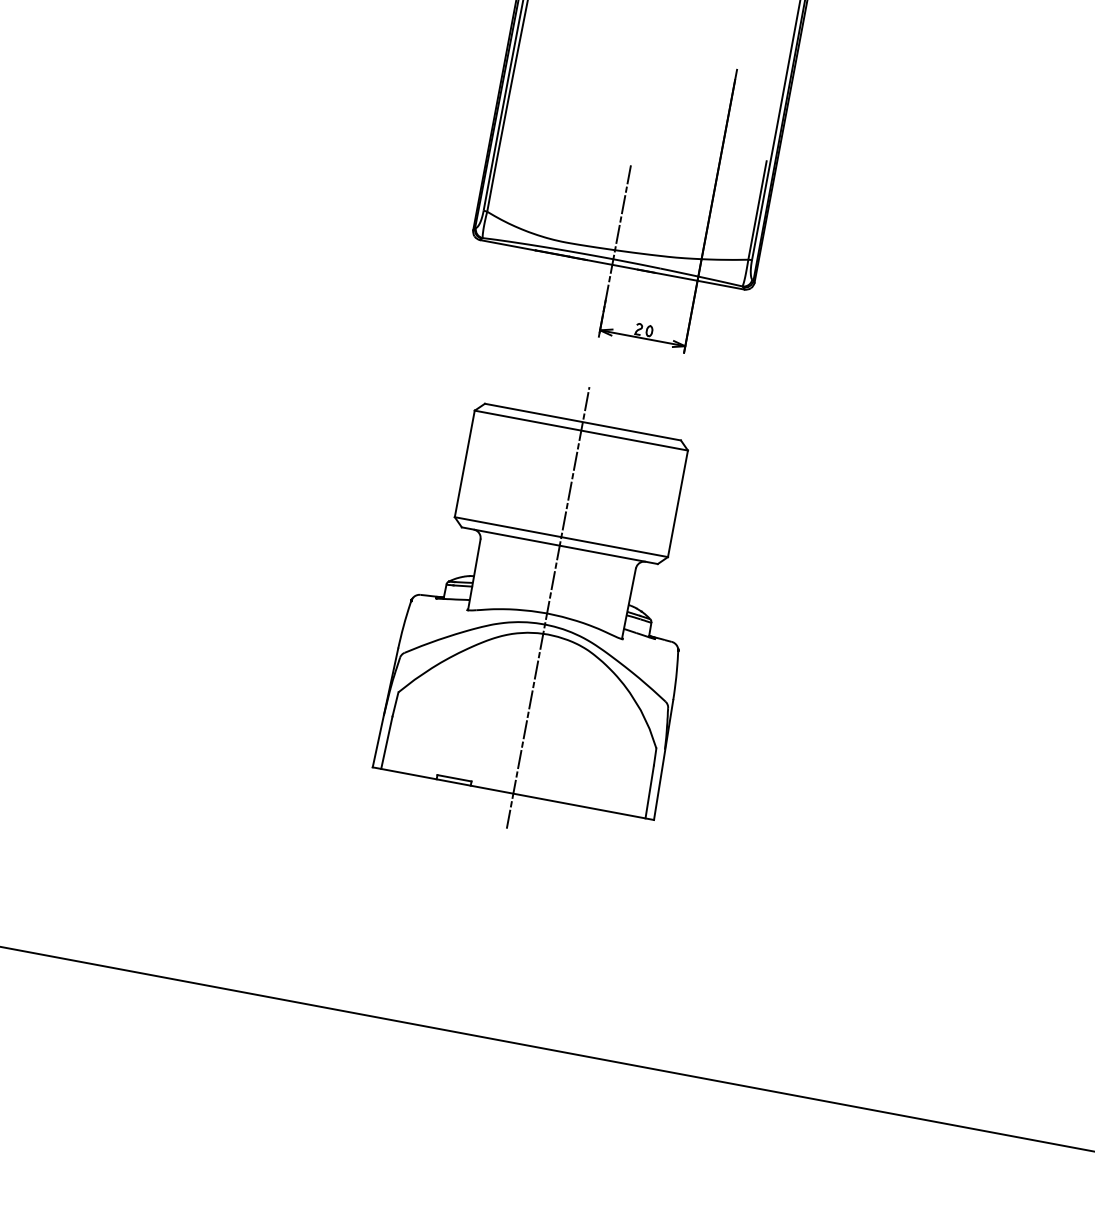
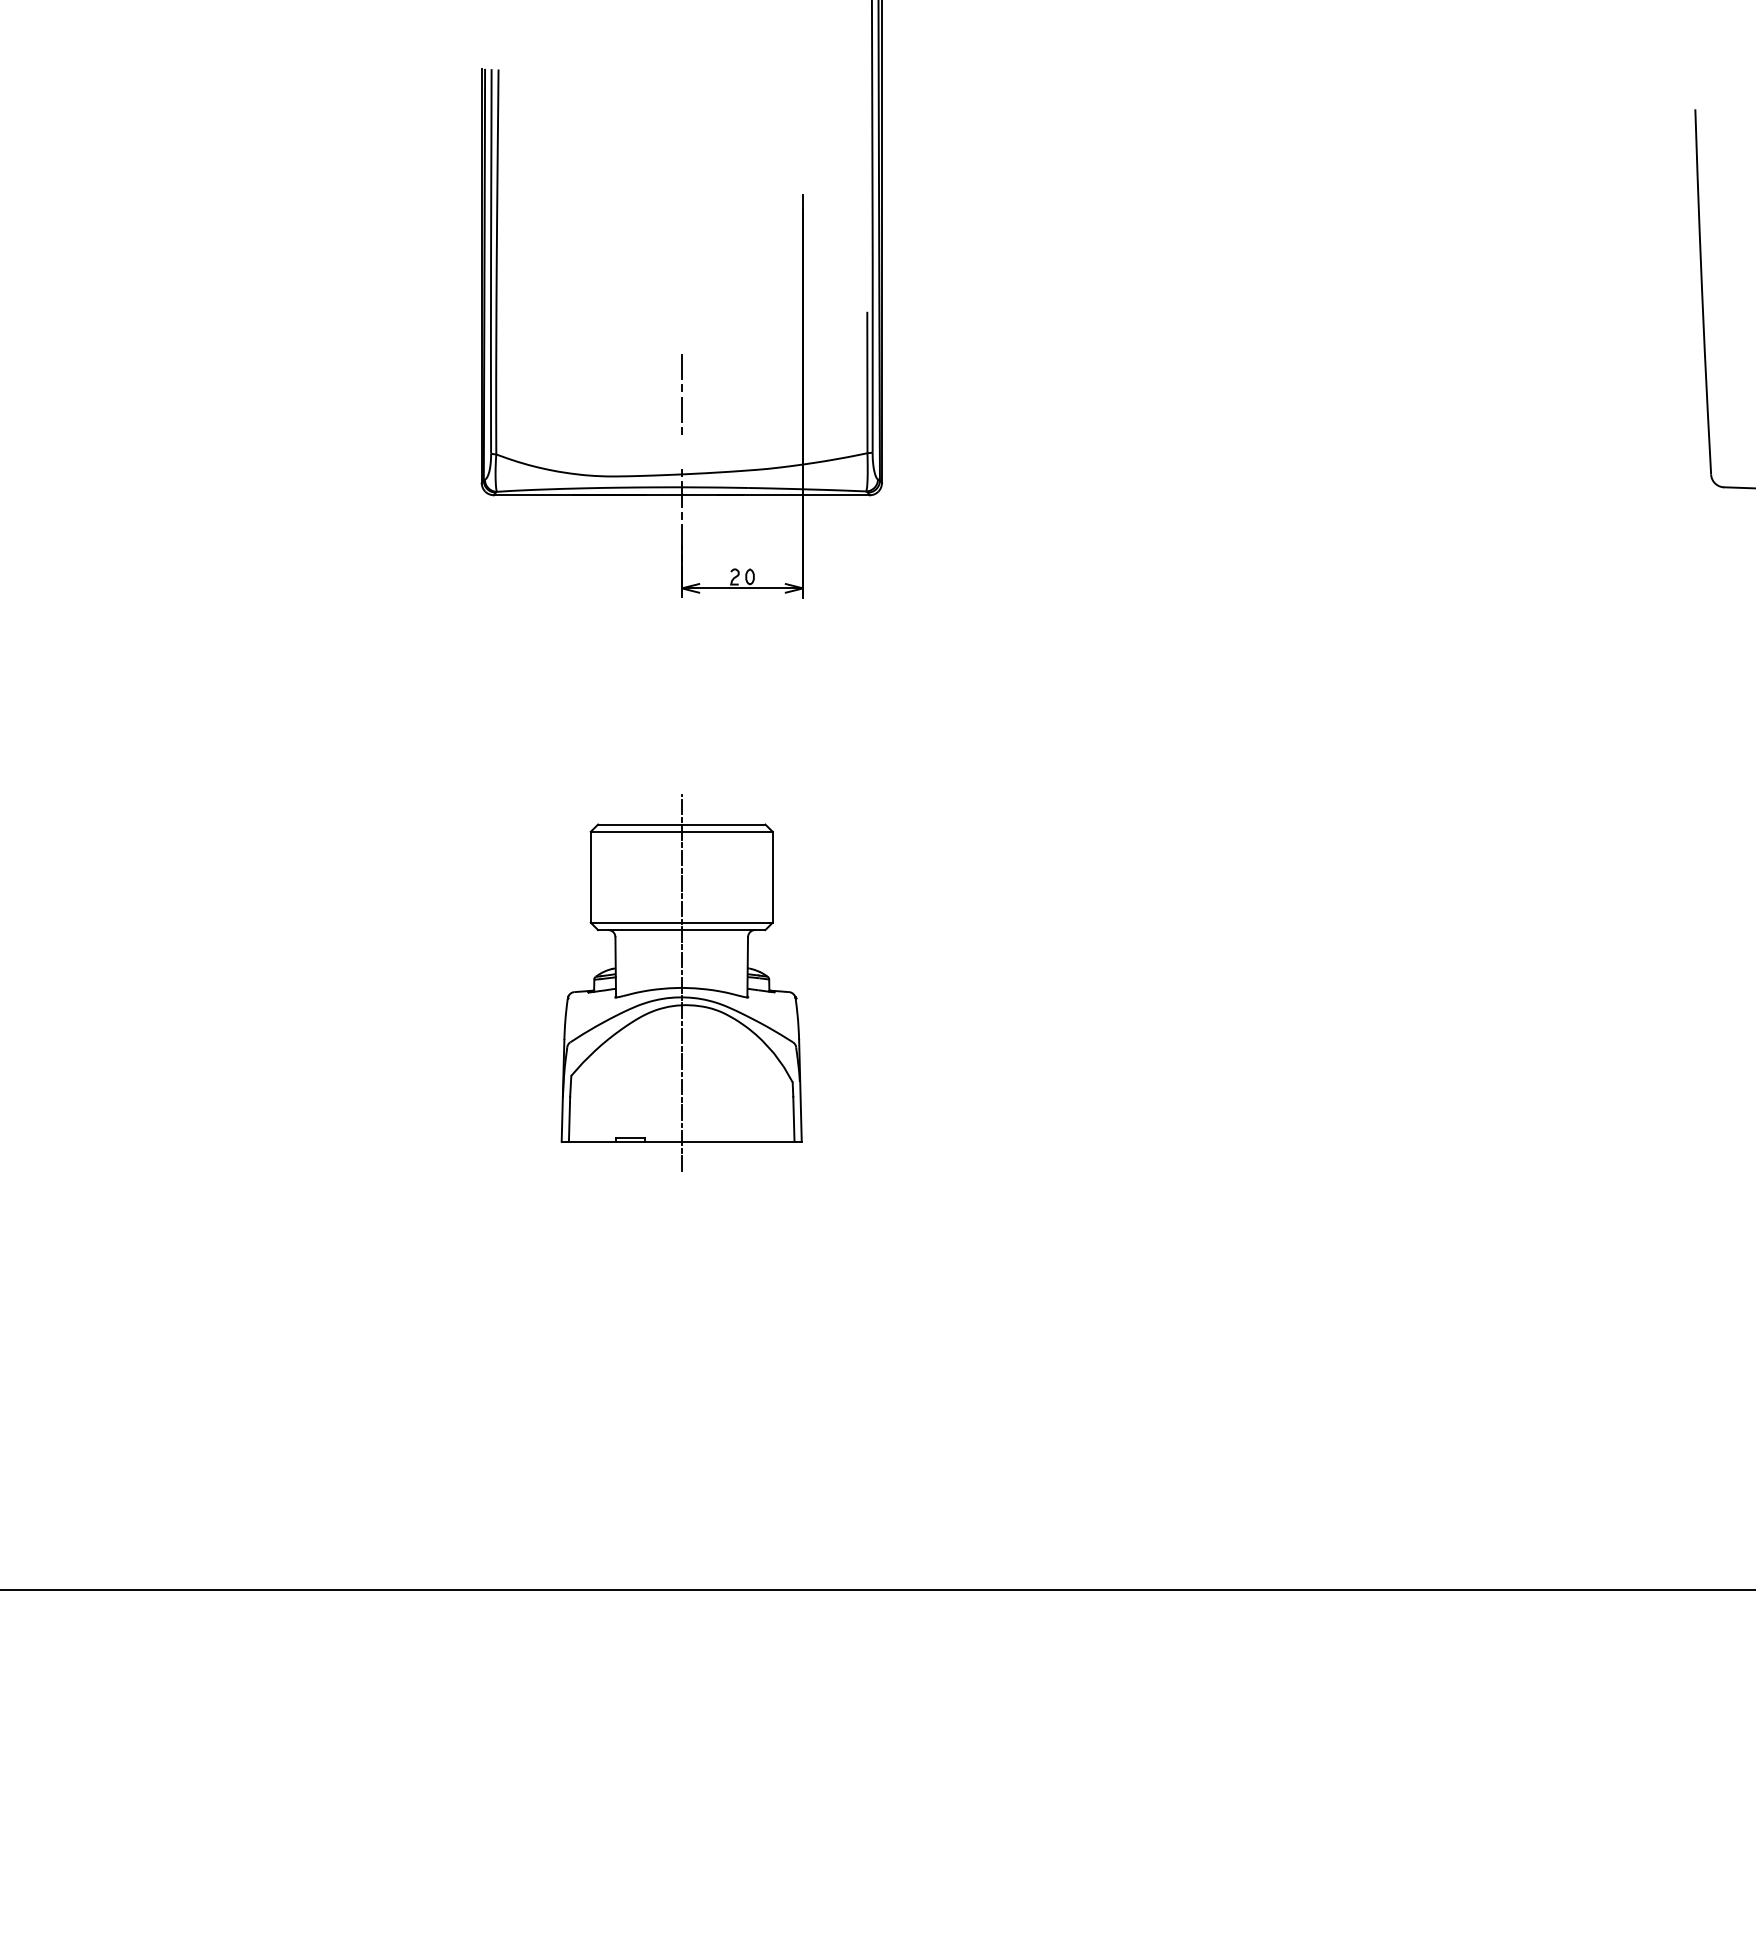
line: (617, 234) -> (681, 451), removed
part: (547, 607) -> (681, 982), size x0.6

